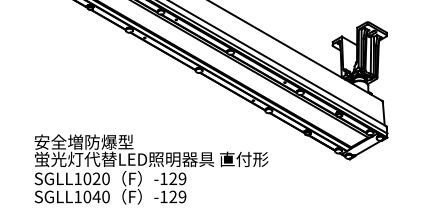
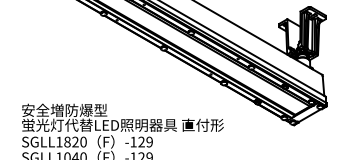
text: (87, 178) -> (67, 141), SGLL1020 -> SGLL1820

